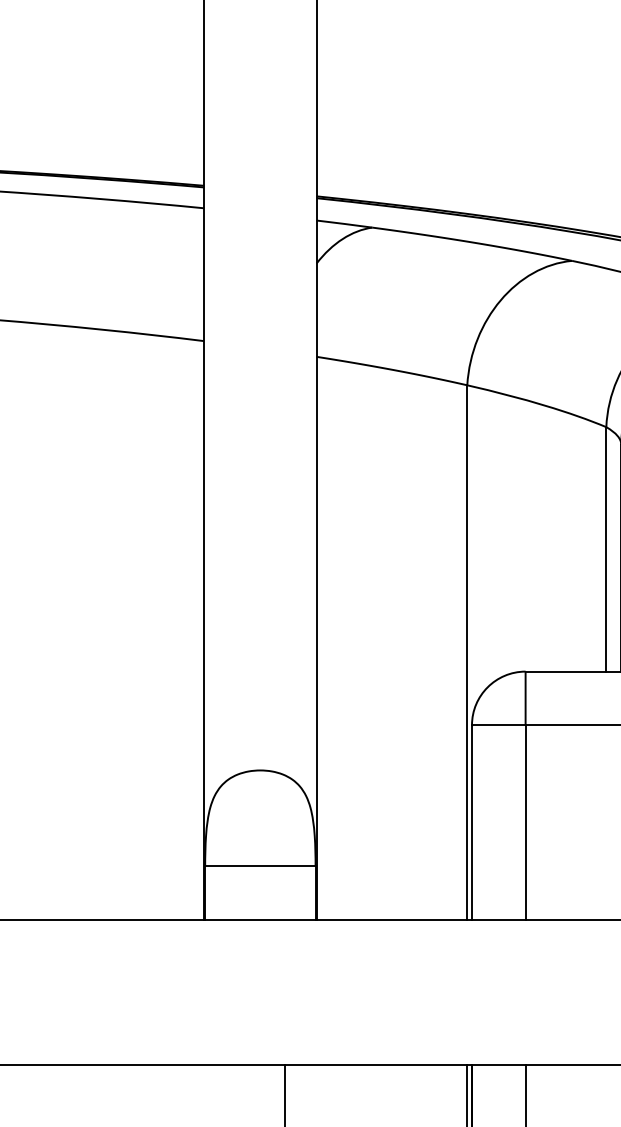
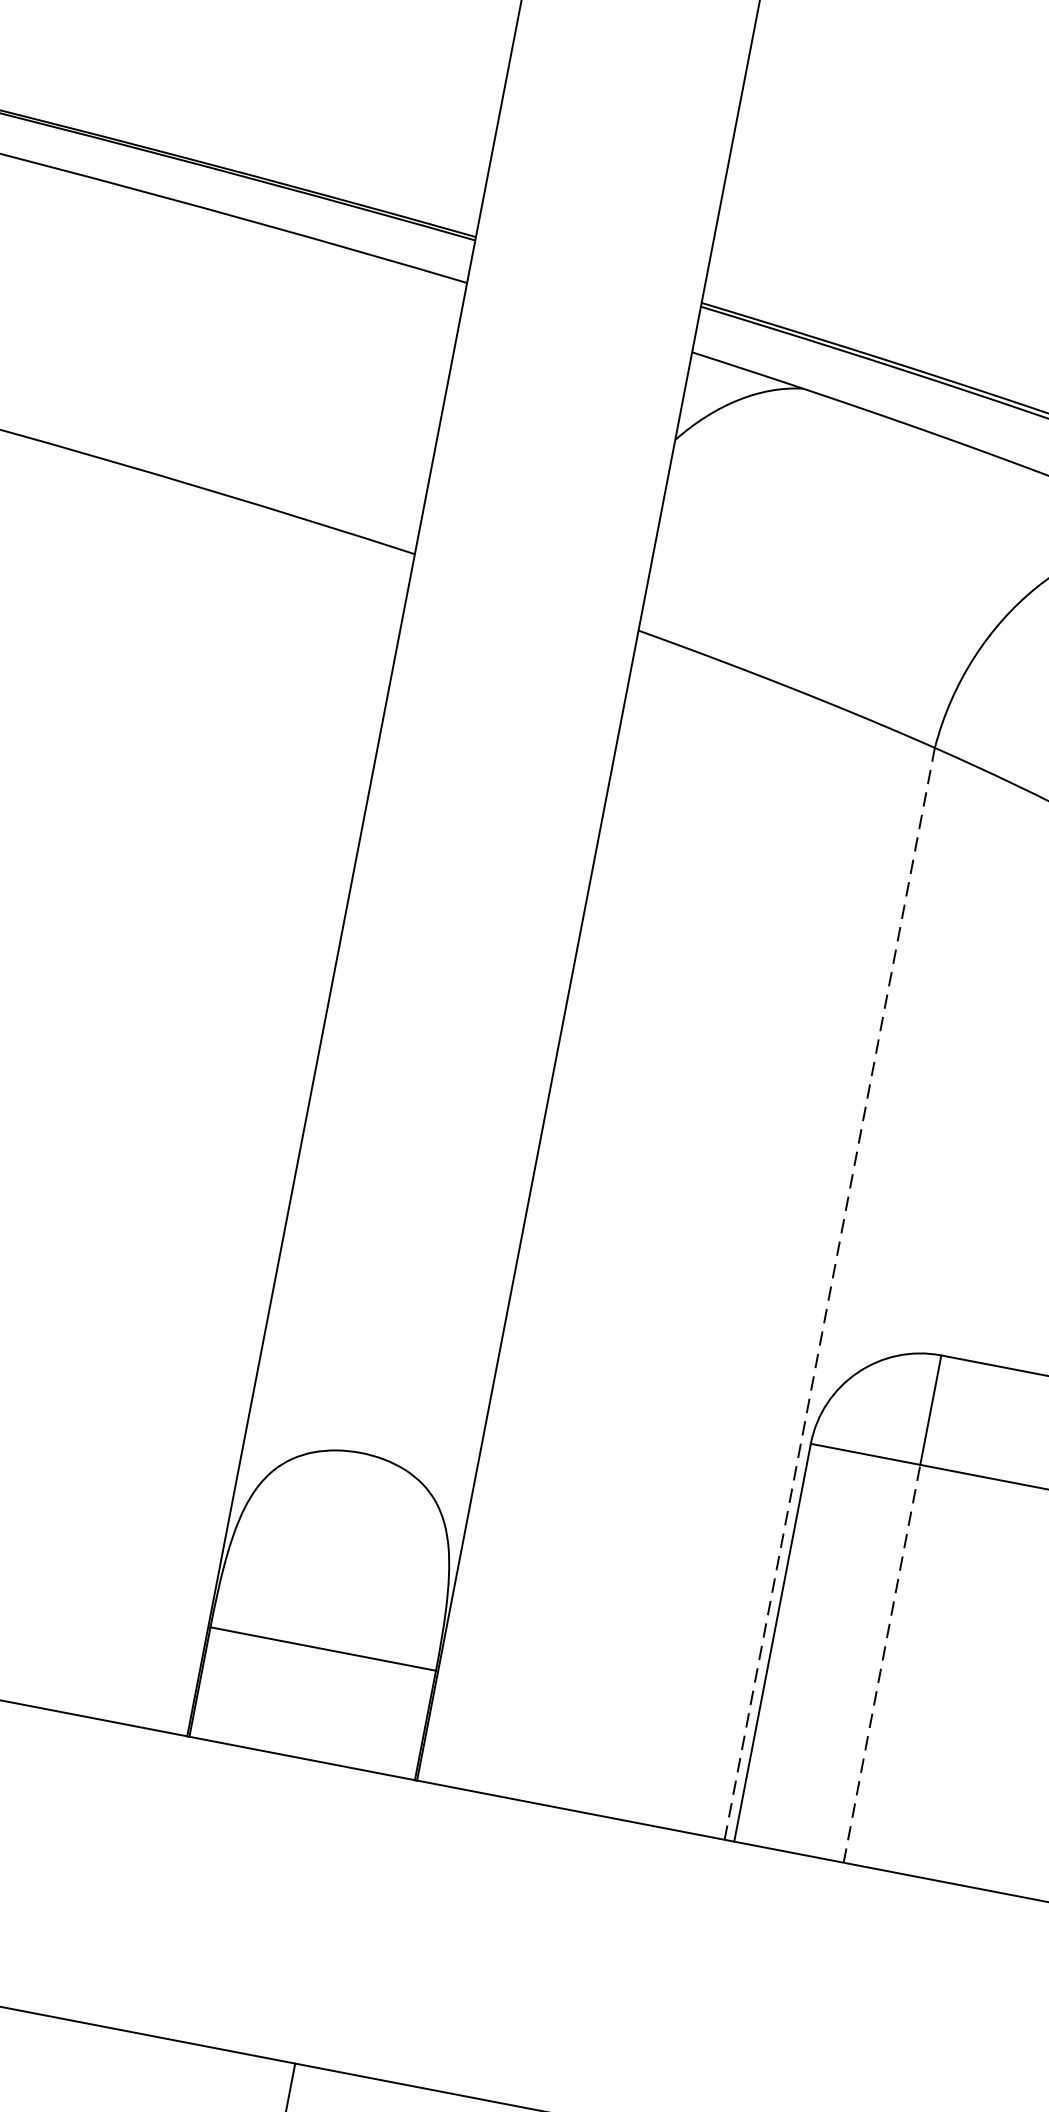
line: (467, 652) -> (830, 1293), solid -> dashed
line: (525, 822) -> (881, 1663), solid -> dashed

